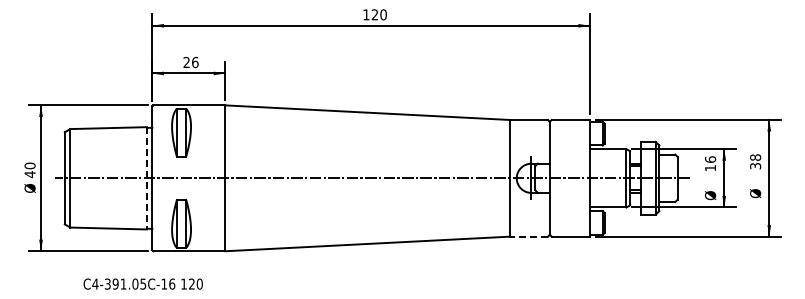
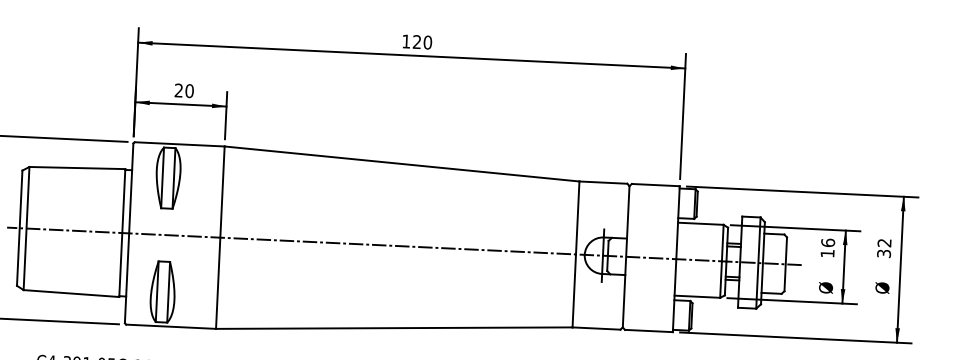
text: (195, 61) -> (189, 89), 26 -> 20
text: (755, 157) -> (884, 242), 38 -> 32
line: (146, 178) -> (121, 233), dashed -> solid
line: (528, 236) -> (595, 328), dashed -> solid

